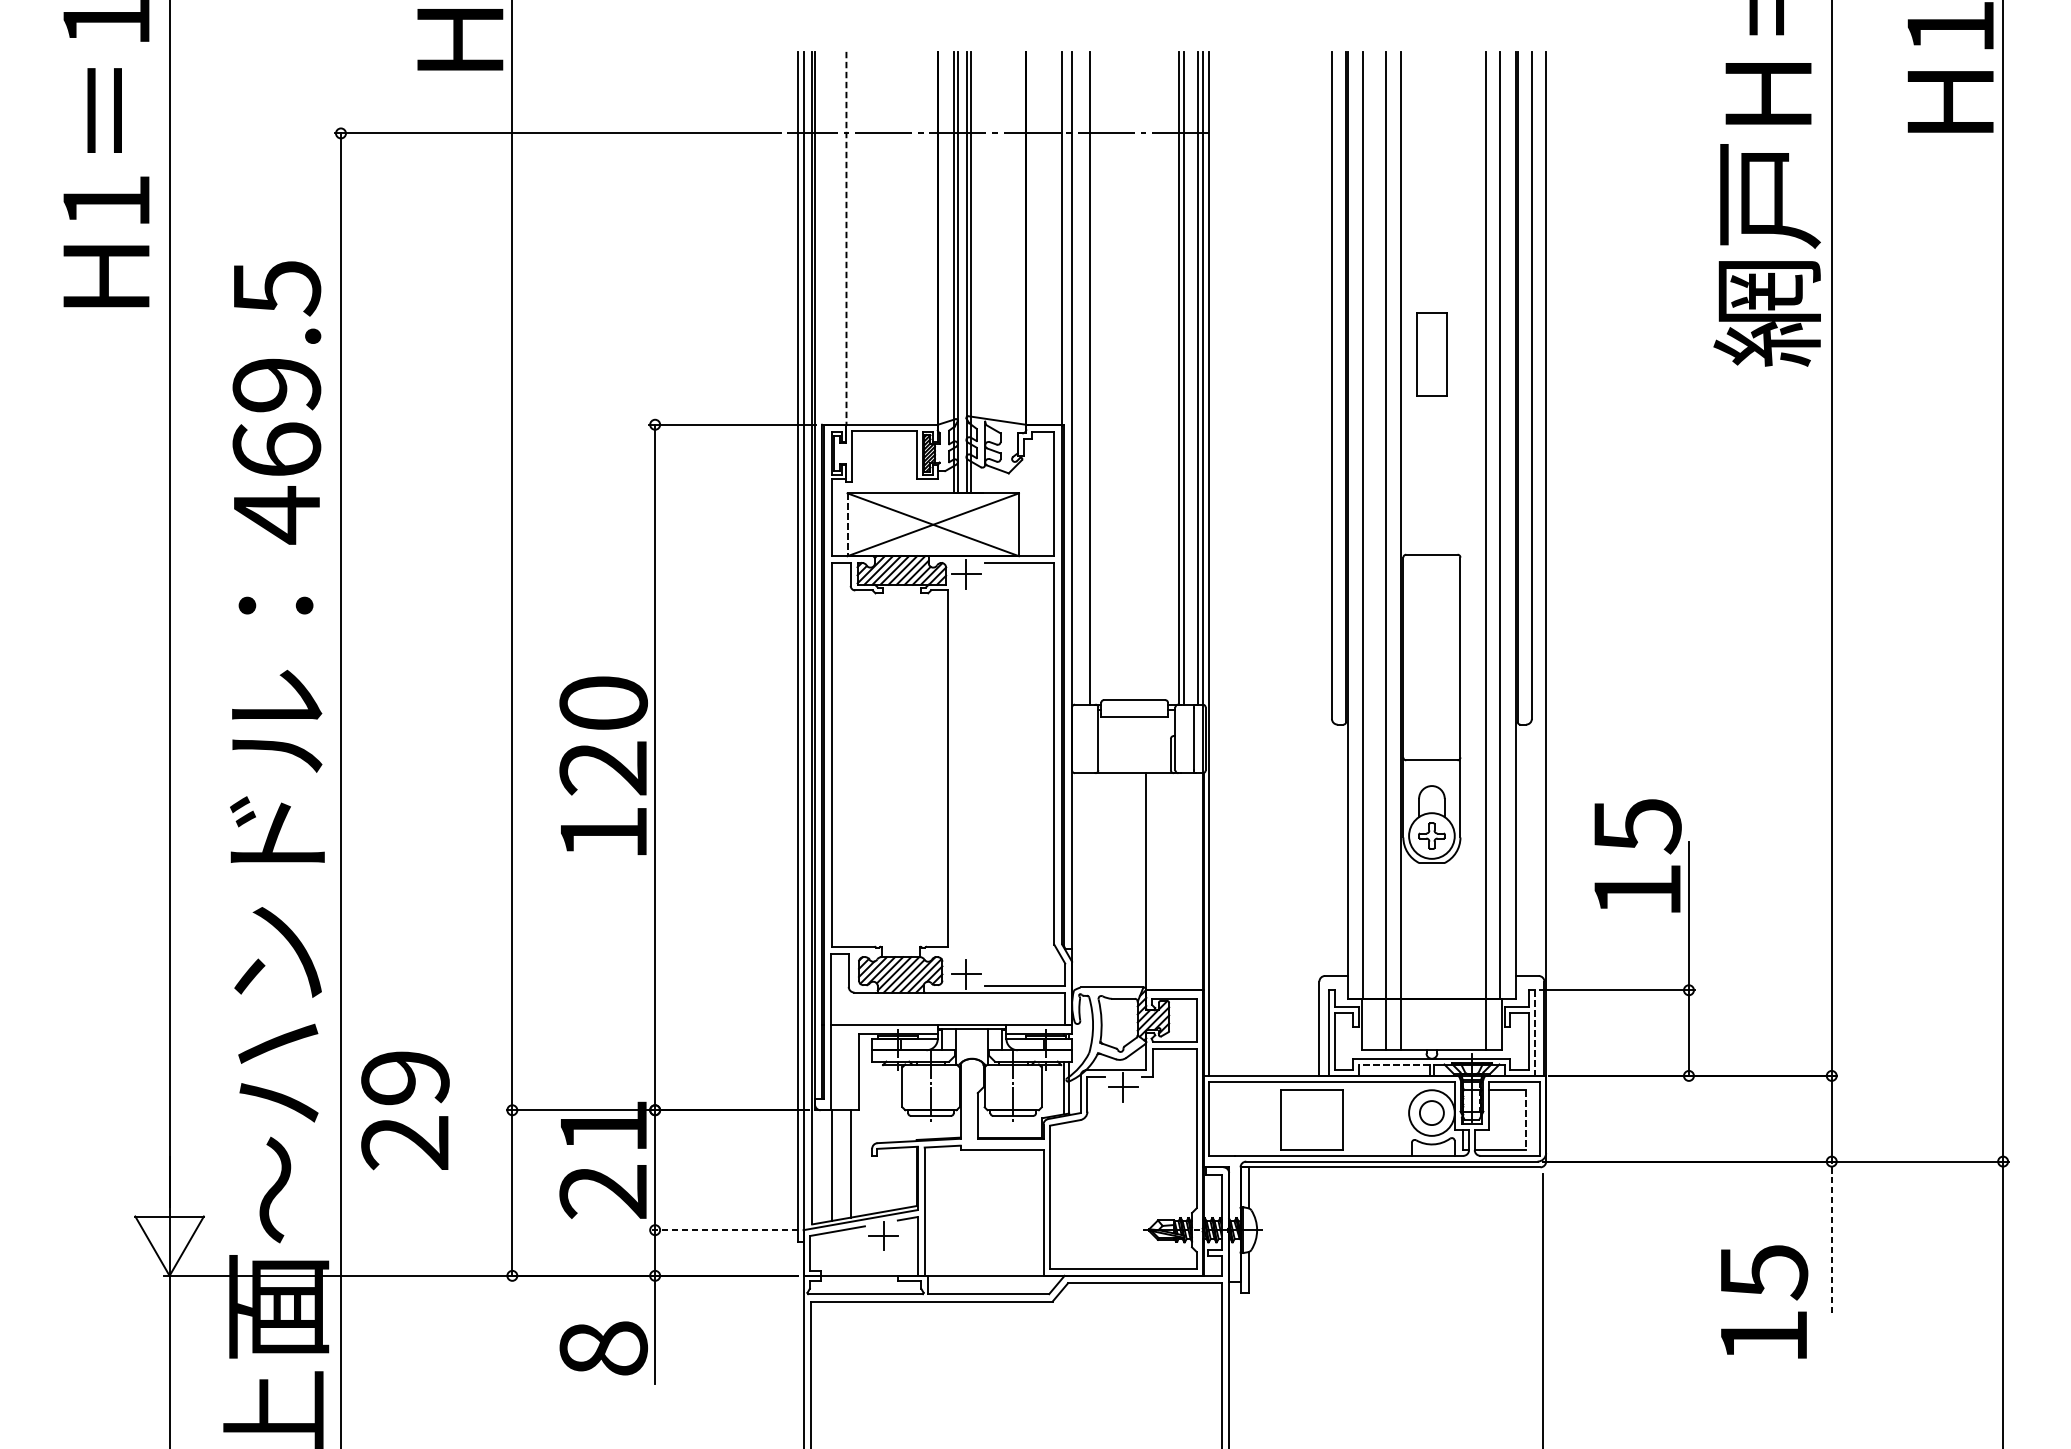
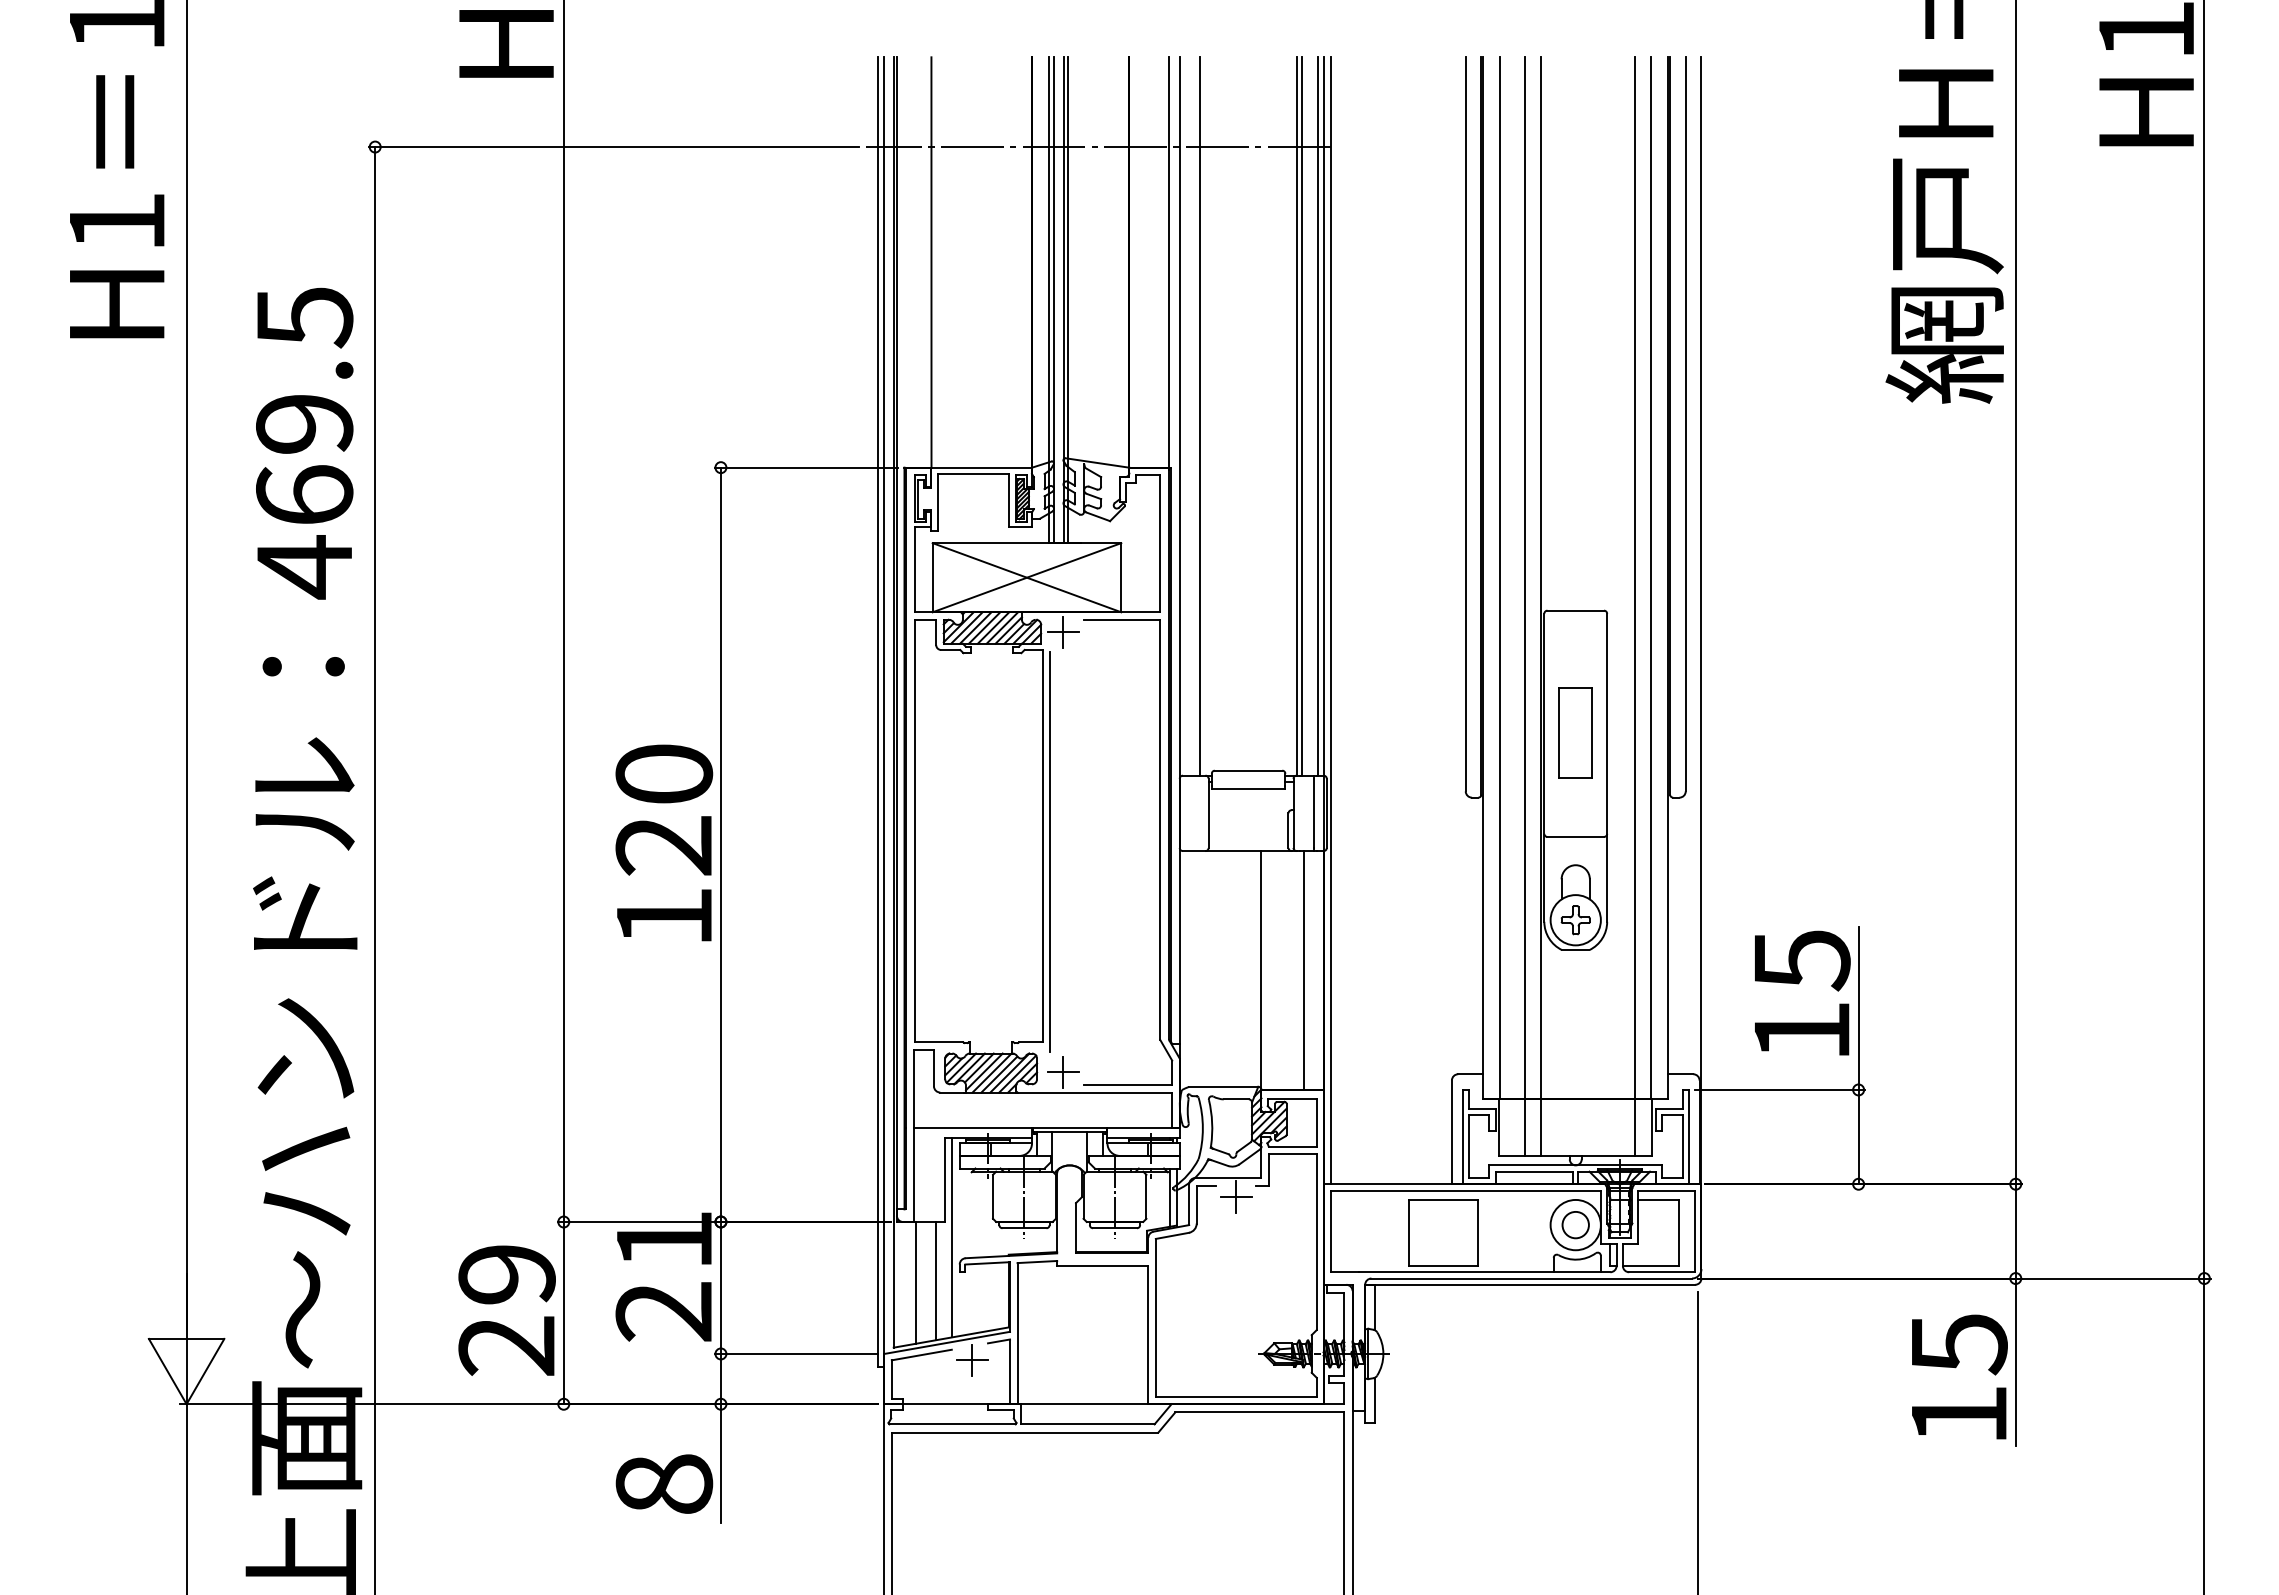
line: (846, 238) -> (931, 262), dashed -> solid
part: (1431, 353) -> (1575, 732), moved
line: (847, 524) -> (932, 577), dashed -> solid
line: (953, 774) -> (1049, 852), added
text: (1637, 855) -> (1802, 992), moved
line: (1184, 881) -> (1303, 970), added
line: (1534, 1033) -> (1688, 1137), dashed -> solid
line: (1394, 1064) -> (1534, 1171), dashed -> solid
text: (404, 1110) -> (506, 1310), moved
line: (1526, 1120) -> (1679, 1233), dashed -> solid
line: (864, 1124) -> (951, 1237), added
line: (723, 1229) -> (796, 1353), dashed -> solid
line: (1831, 1237) -> (2015, 1362), dashed -> solid
text: (1764, 1301) -> (1959, 1376), moved

